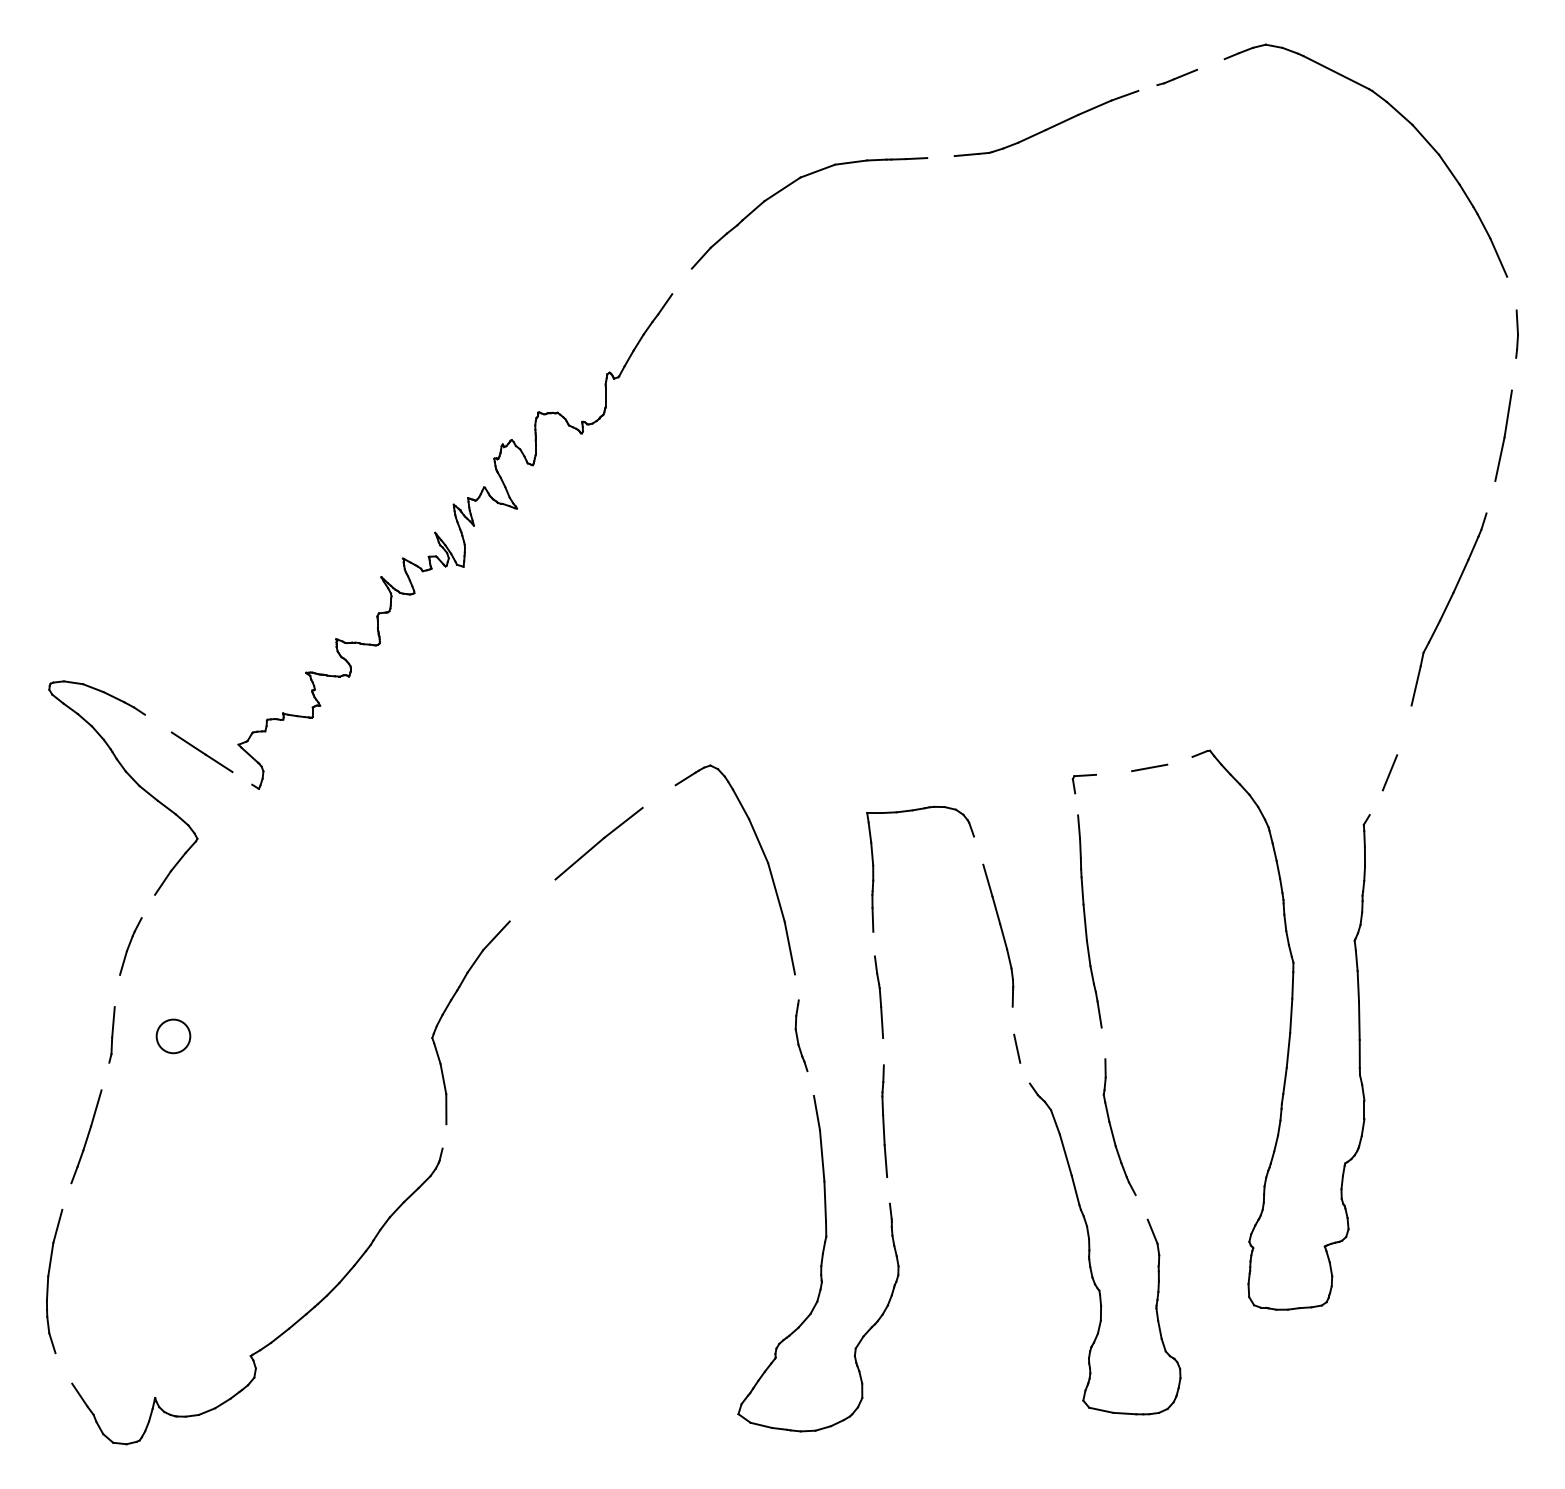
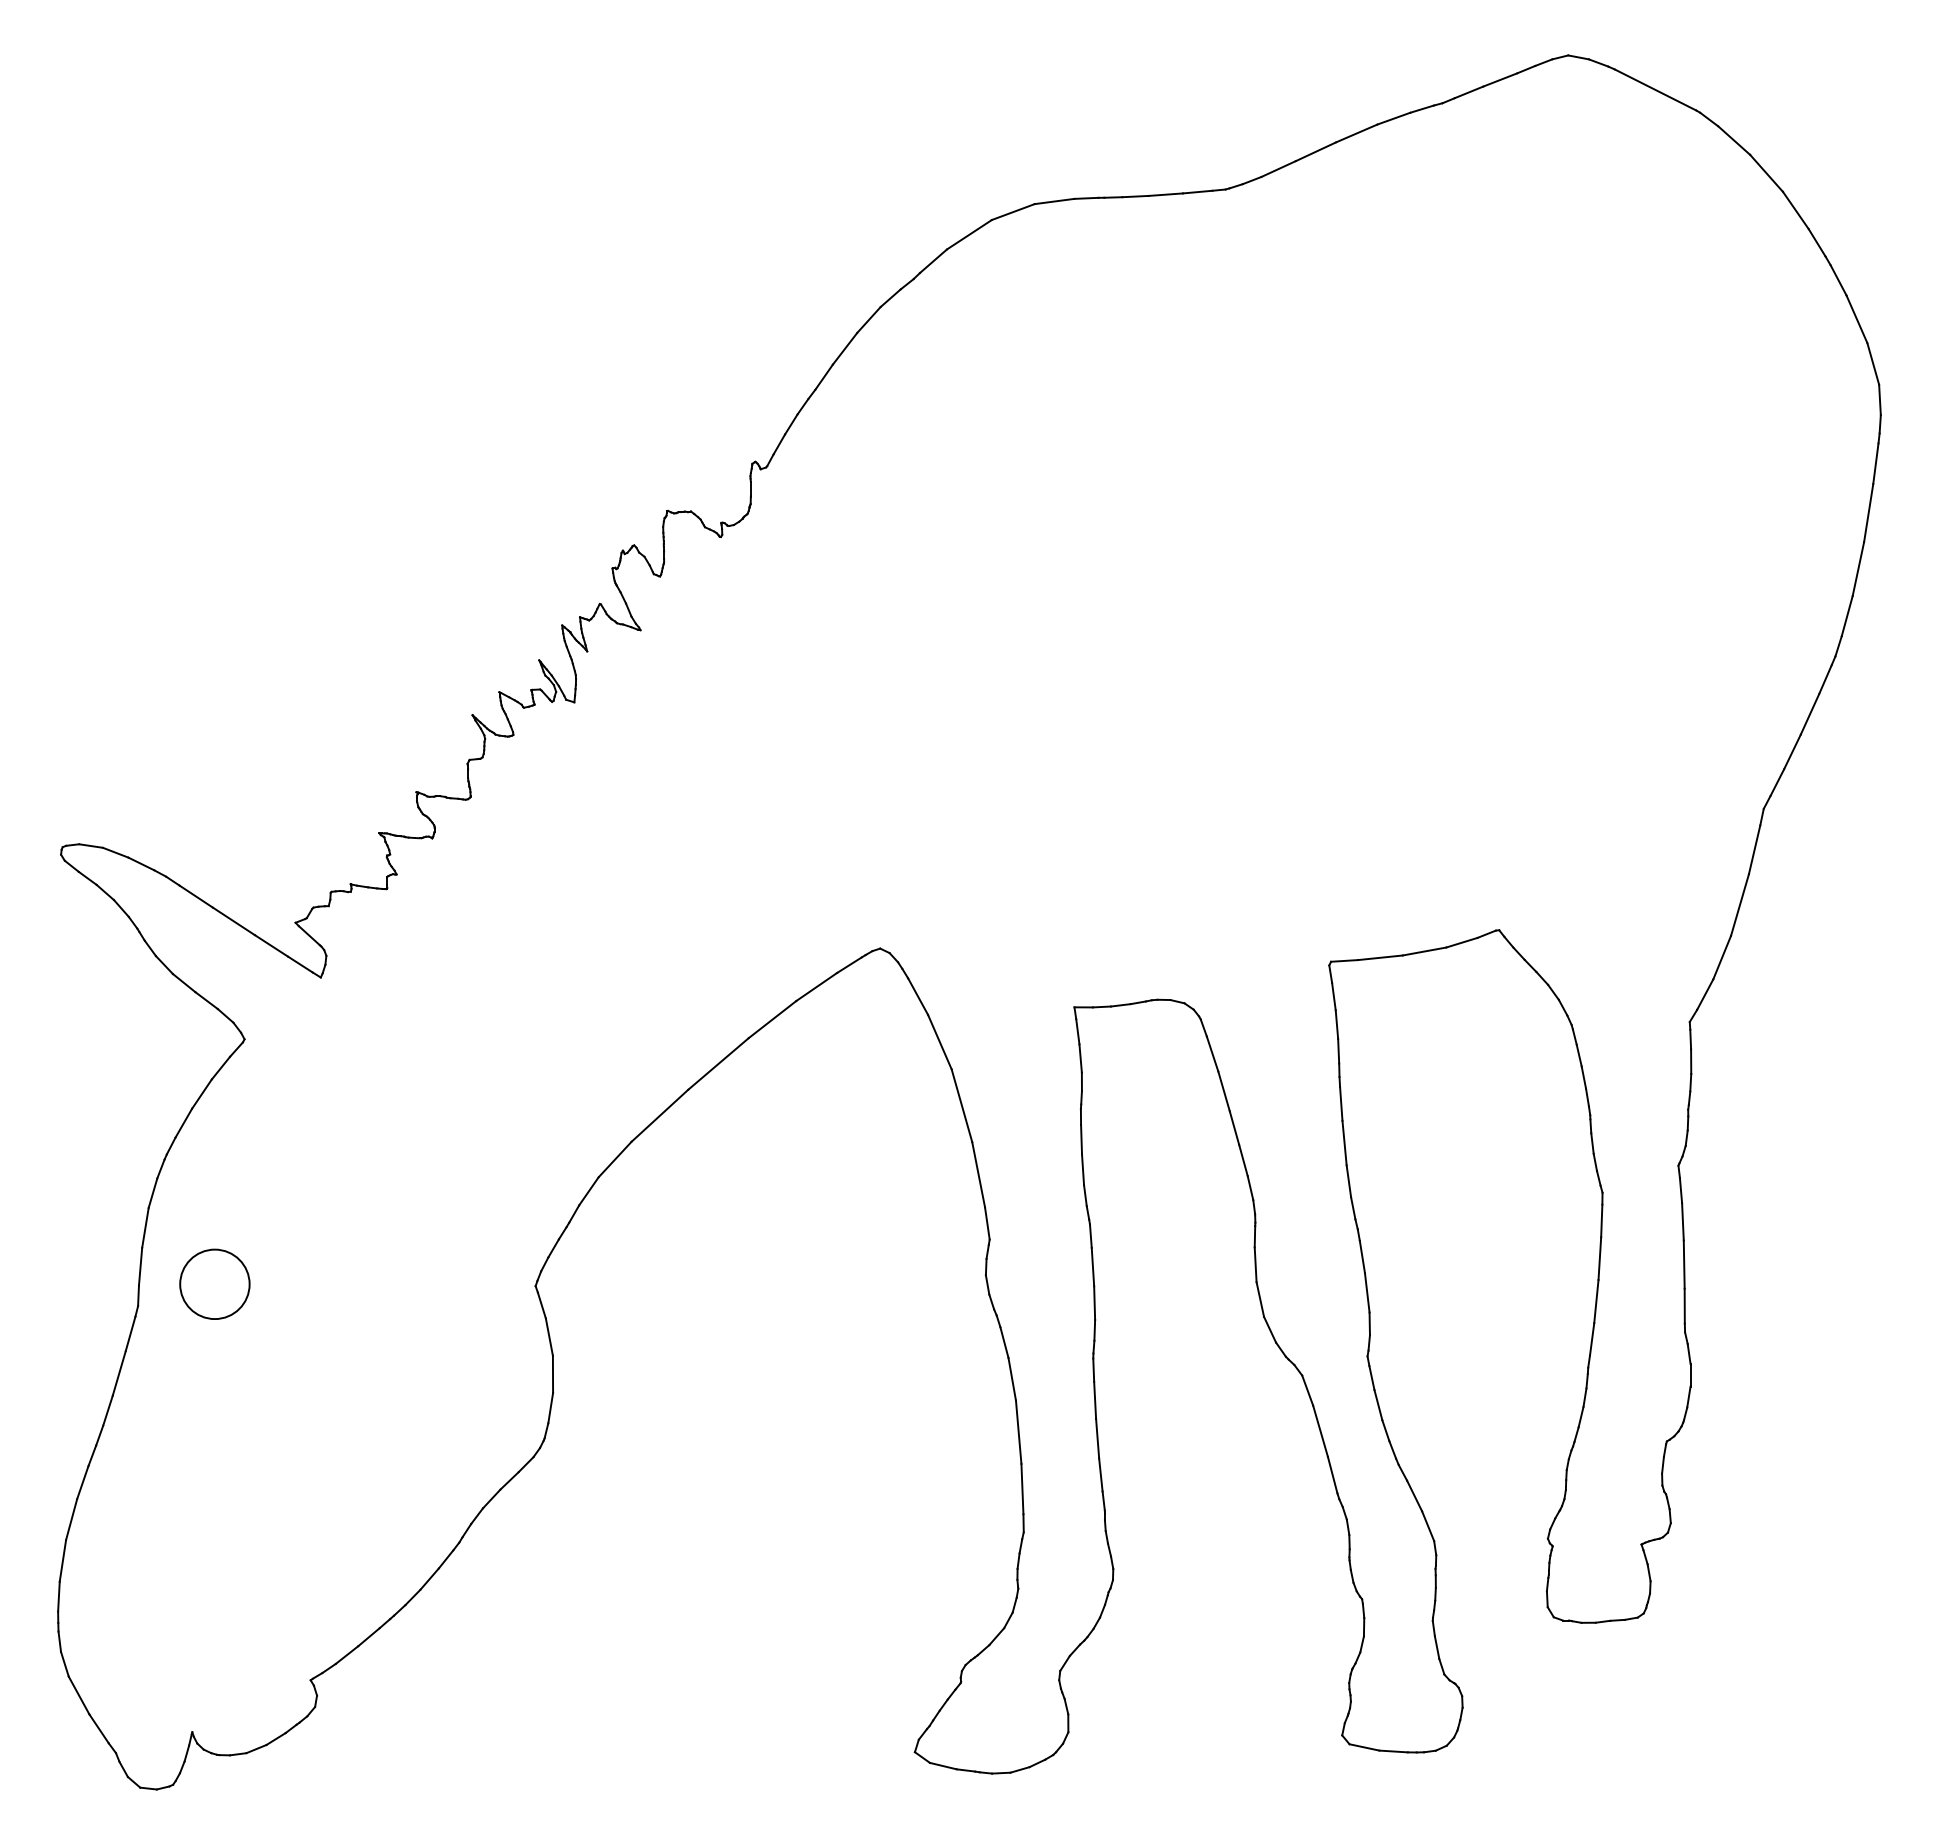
line: (1211, 64) -> (1500, 79), added
line: (1148, 87) -> (1422, 108), added
line: (940, 156) -> (1165, 194), added
line: (681, 281) -> (844, 348), added
line: (1512, 293) -> (1873, 363), added
line: (1513, 374) -> (1875, 463), added
line: (1490, 497) -> (1846, 616), added
line: (157, 723) -> (195, 896), added
line: (1403, 729) -> (1739, 904), added
line: (1179, 760) -> (1461, 942), added
line: (1113, 772) -> (1379, 957), added
line: (242, 778) -> (300, 964), added
line: (659, 796) -> (816, 986), added
line: (1376, 802) -> (1705, 994), added
line: (1076, 804) -> (1333, 996), added
line: (978, 850) -> (1212, 1053), added
line: (532, 900) -> (659, 1115), added
line: (148, 905) -> (183, 1122), added
line: (874, 943) -> (1083, 1169), added
line: (797, 987) -> (987, 1223), added
line: (117, 990) -> (145, 1227), added
line: (1013, 1020) -> (1255, 1264), added
circle: (173, 1035) -> (214, 1283), size x1.67
line: (1102, 1043) -> (1366, 1292), added
line: (883, 1052) -> (1094, 1303), added
line: (1025, 1072) -> (1270, 1329), added
line: (105, 1076) -> (130, 1333), added
line: (810, 1083) -> (1004, 1342), added
line: (444, 1136) -> (550, 1408), added
line: (888, 1190) -> (1100, 1474), added
line: (66, 1196) -> (82, 1482), added
line: (1141, 1206) -> (1414, 1495), added
line: (63, 1368) -> (78, 1695), added

